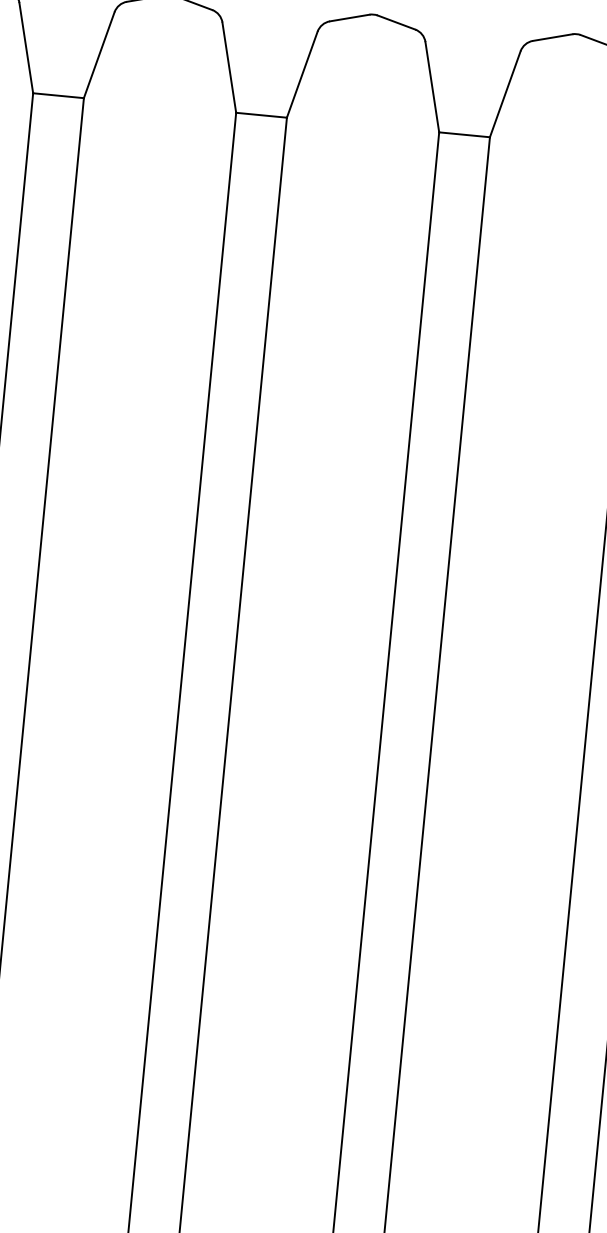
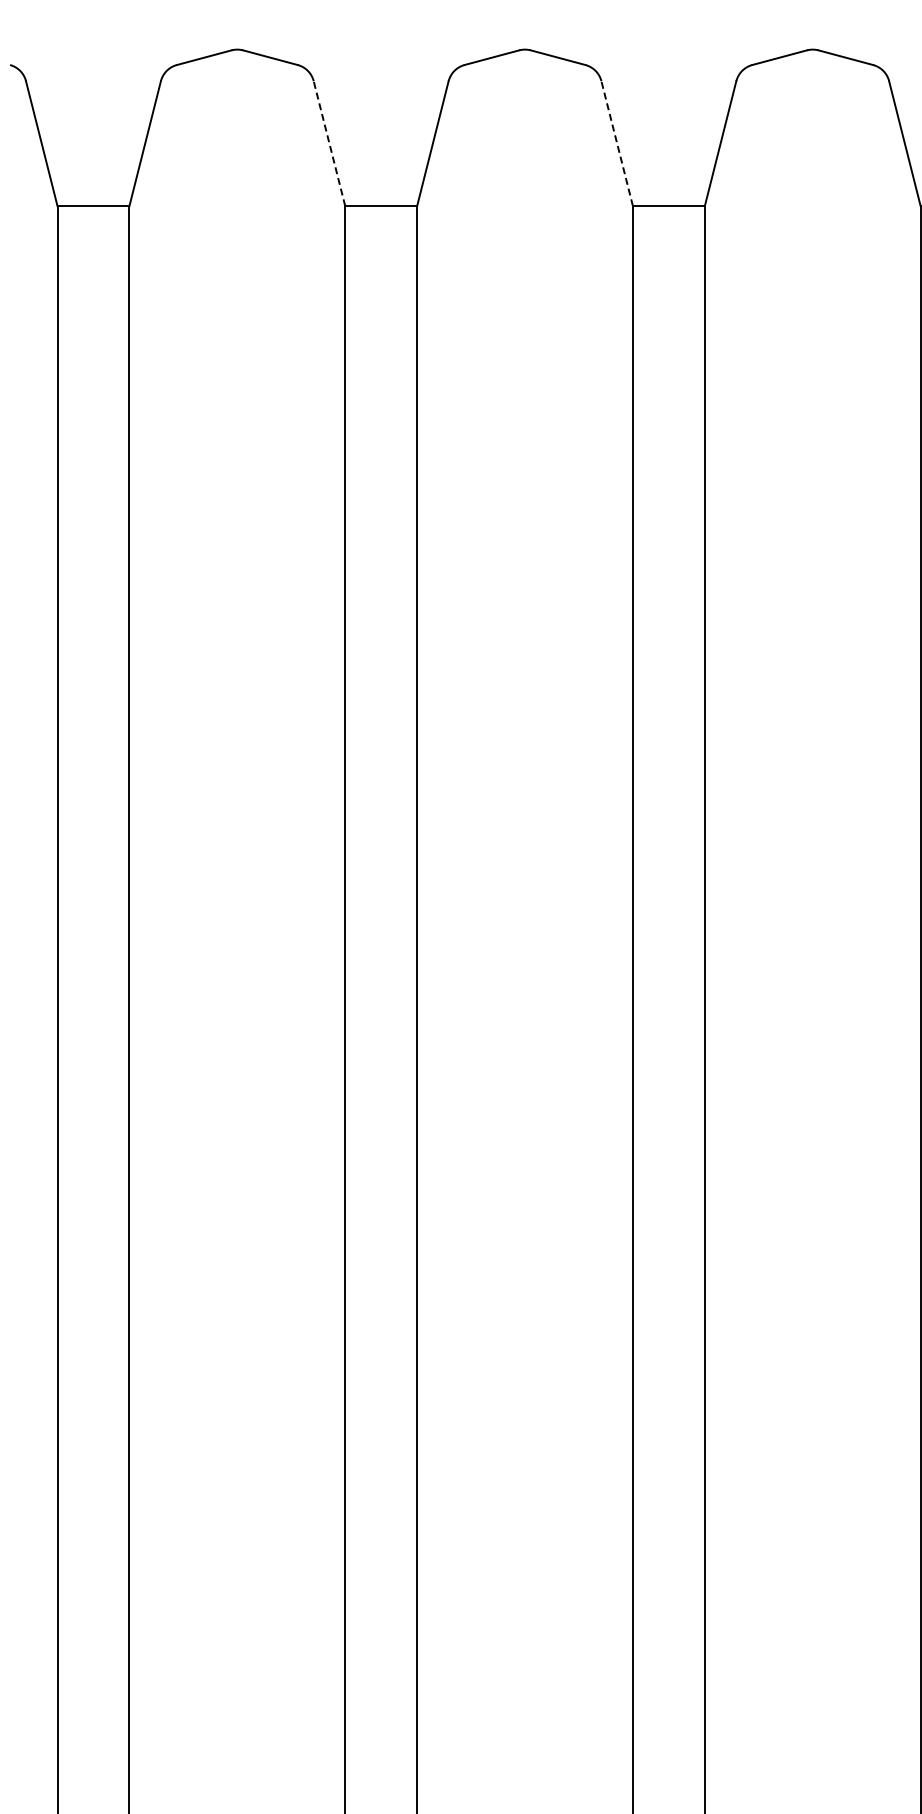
line: (229, 67) -> (329, 143), solid -> dashed
line: (432, 87) -> (617, 143), solid -> dashed

